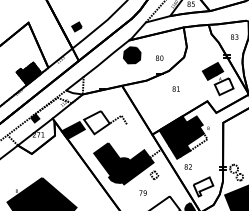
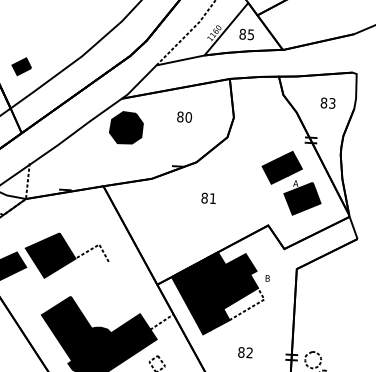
text: (159, 57) -> (184, 115), moved
fill: (223, 86) -> (301, 198), added
fill: (96, 122) -> (49, 255), added
text: (187, 166) -> (243, 351), moved

